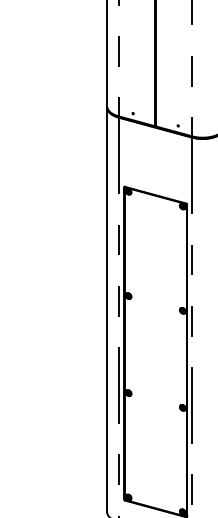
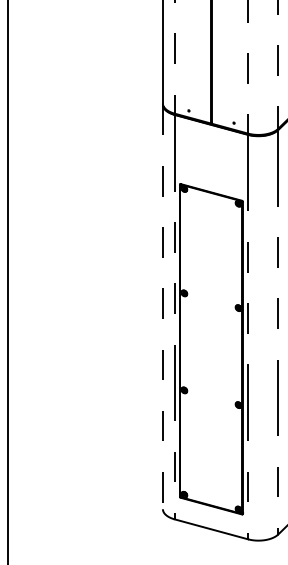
line: (106, 310) -> (162, 307), solid -> dashed

